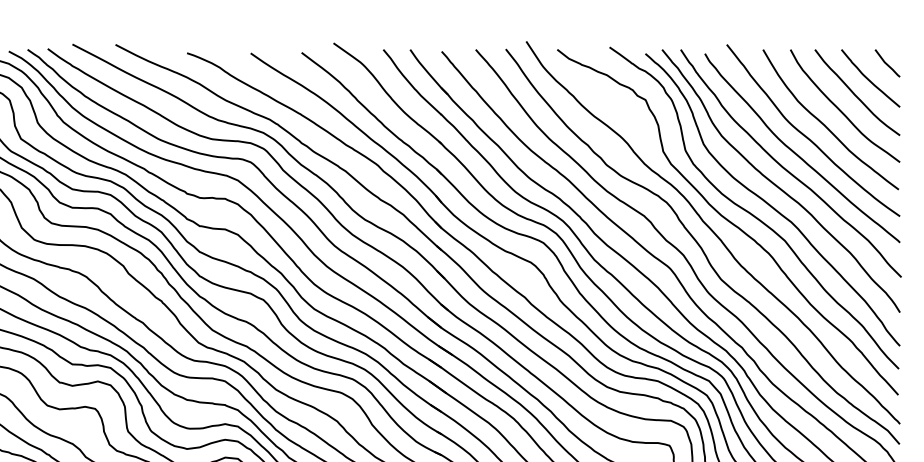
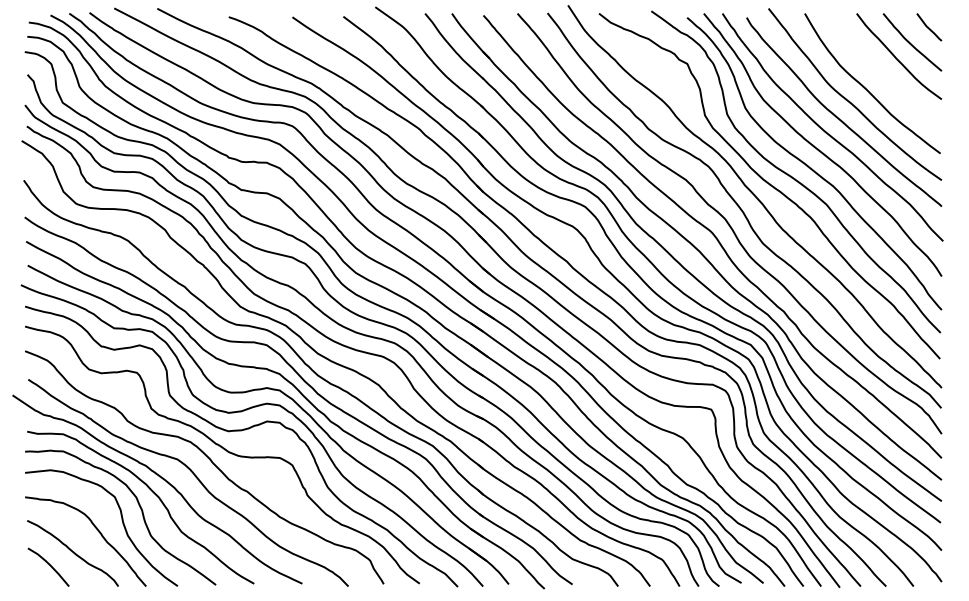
curve: (840, 109) -> (882, 73), removed

